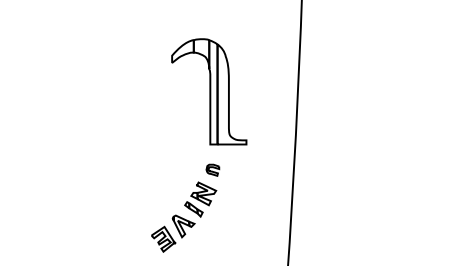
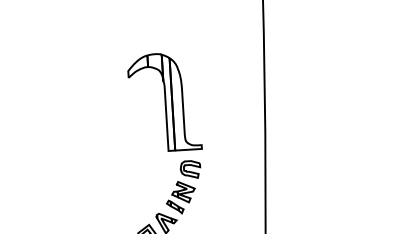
part: (209, 91) -> (164, 102), moved
part: (212, 170) -> (190, 170), size x1.67

